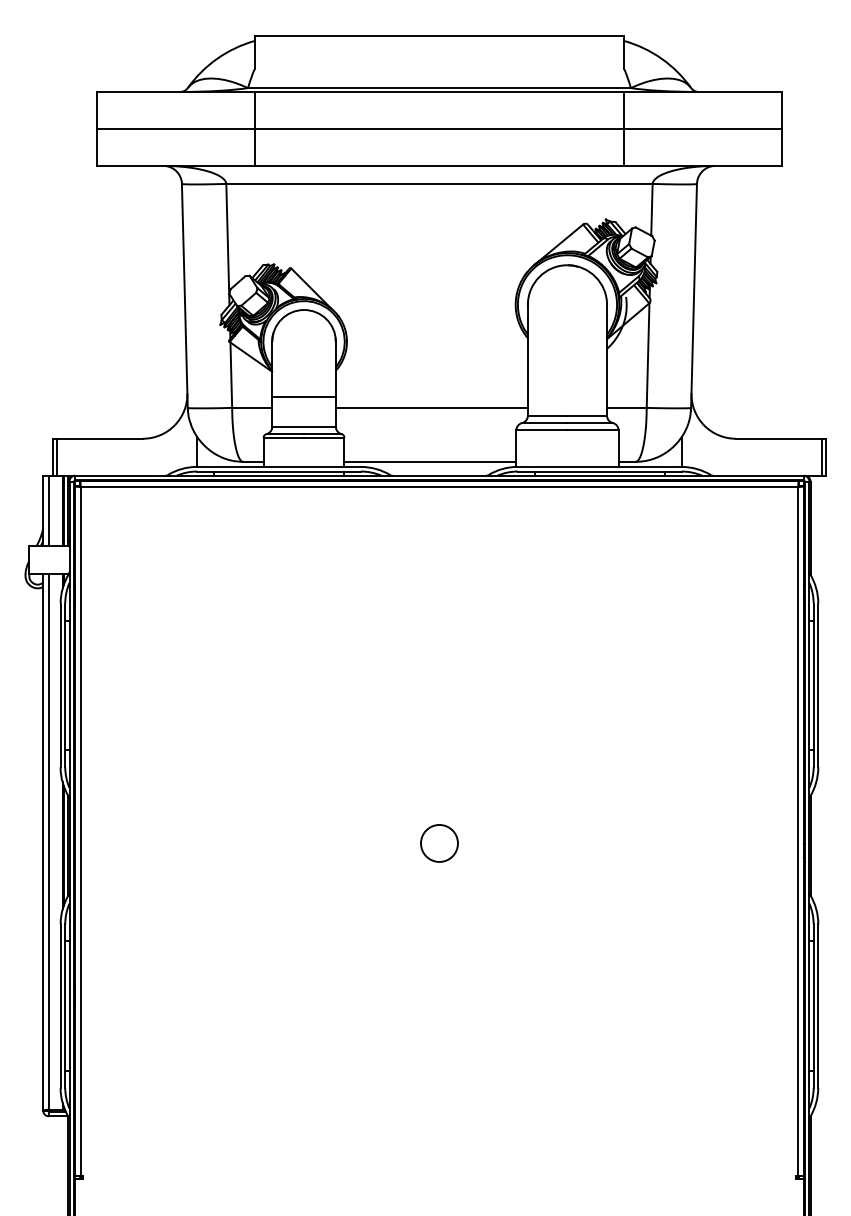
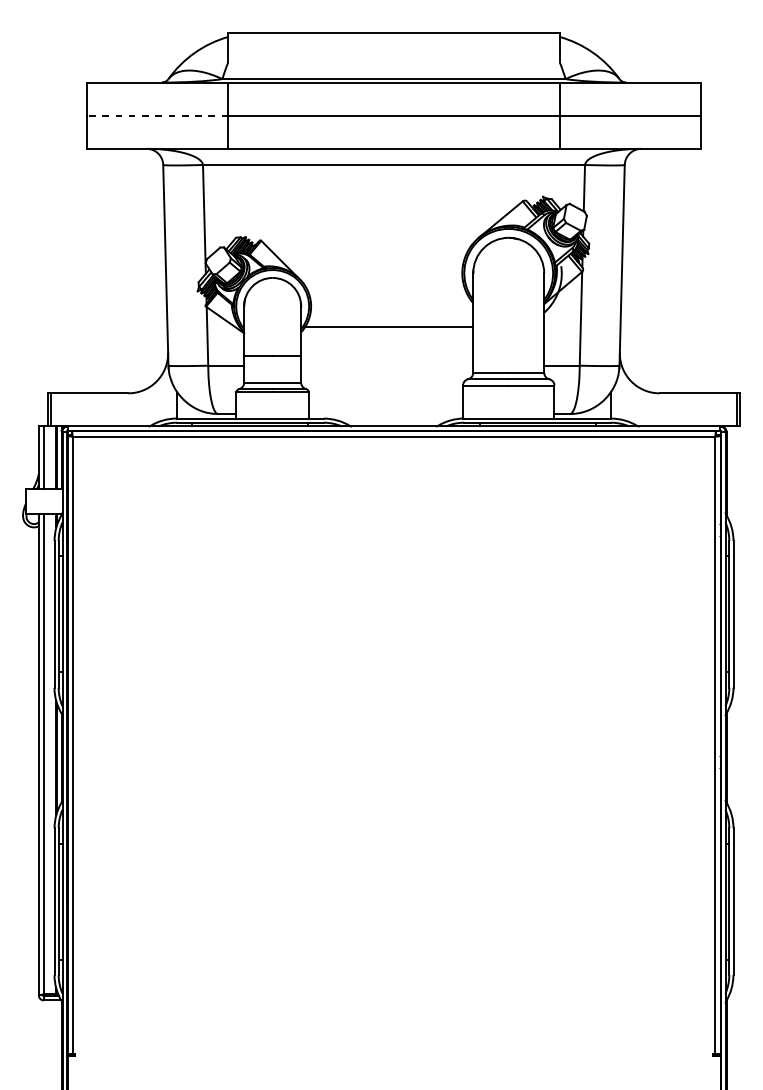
line: (175, 128) -> (157, 115), solid -> dashed
line: (431, 407) -> (386, 326), moved
line: (430, 461) -> (385, 413), removed
circle: (439, 843) -> (394, 756), removed

